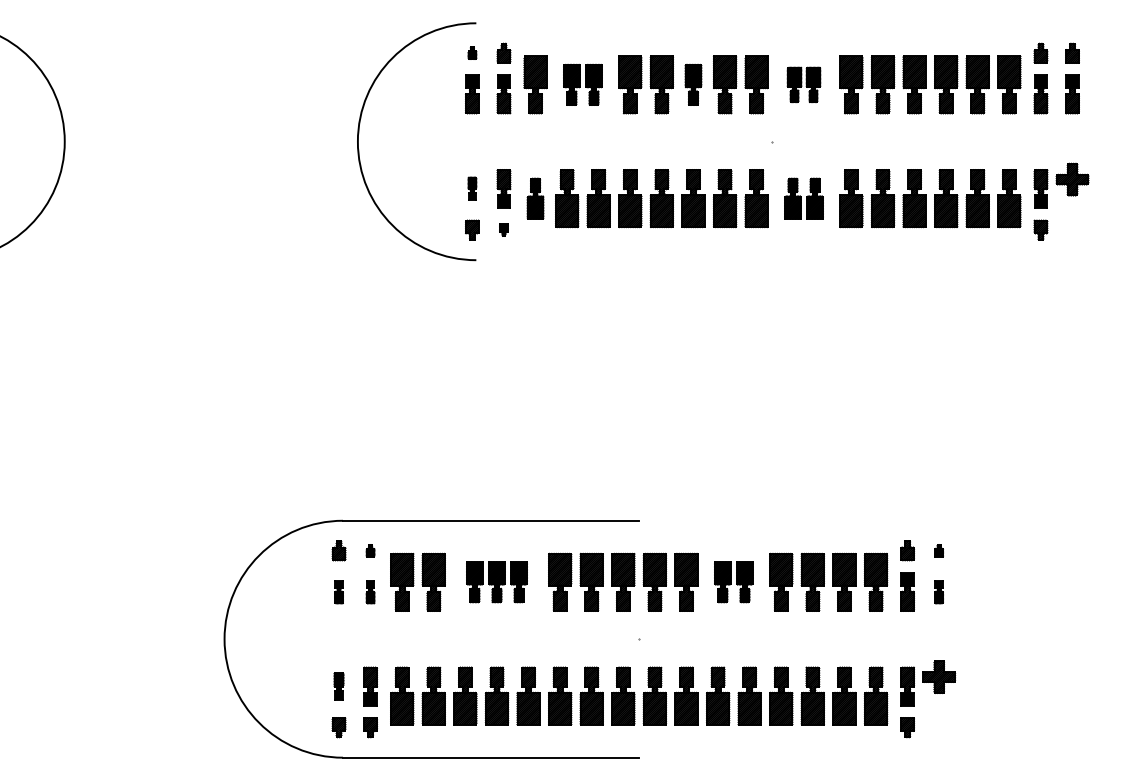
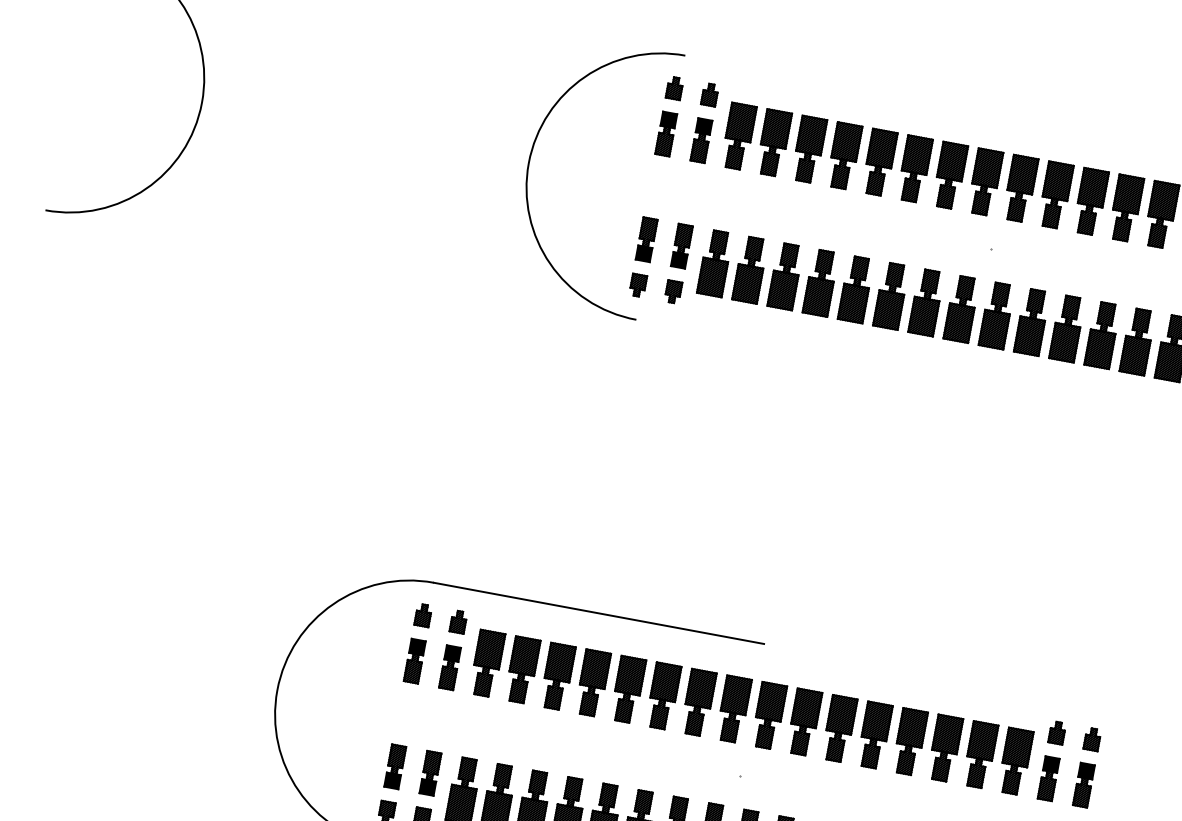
part: (472, 52) -> (675, 87), size x1.67
part: (582, 84) -> (791, 145), size x1.43
part: (693, 84) -> (914, 168), size x1.43
part: (803, 84) -> (1037, 191), size x1.67
part: (472, 188) -> (646, 239), size x1.67
part: (535, 198) -> (715, 263), size x1.43
part: (803, 198) -> (1013, 318), size x1.43
part: (503, 229) -> (673, 291), size x1.67
part: (370, 550) -> (458, 621), size x1.67
part: (938, 550) -> (1091, 738), size x1.67
part: (496, 581) -> (592, 682), size x1.43
part: (733, 581) -> (856, 731), size x1.43
part: (338, 591) -> (414, 660), size x1.67
part: (370, 591) -> (449, 667), size x1.67
part: (938, 591) -> (1083, 784), size x1.67
part: (338, 686) -> (394, 766), size x1.43

